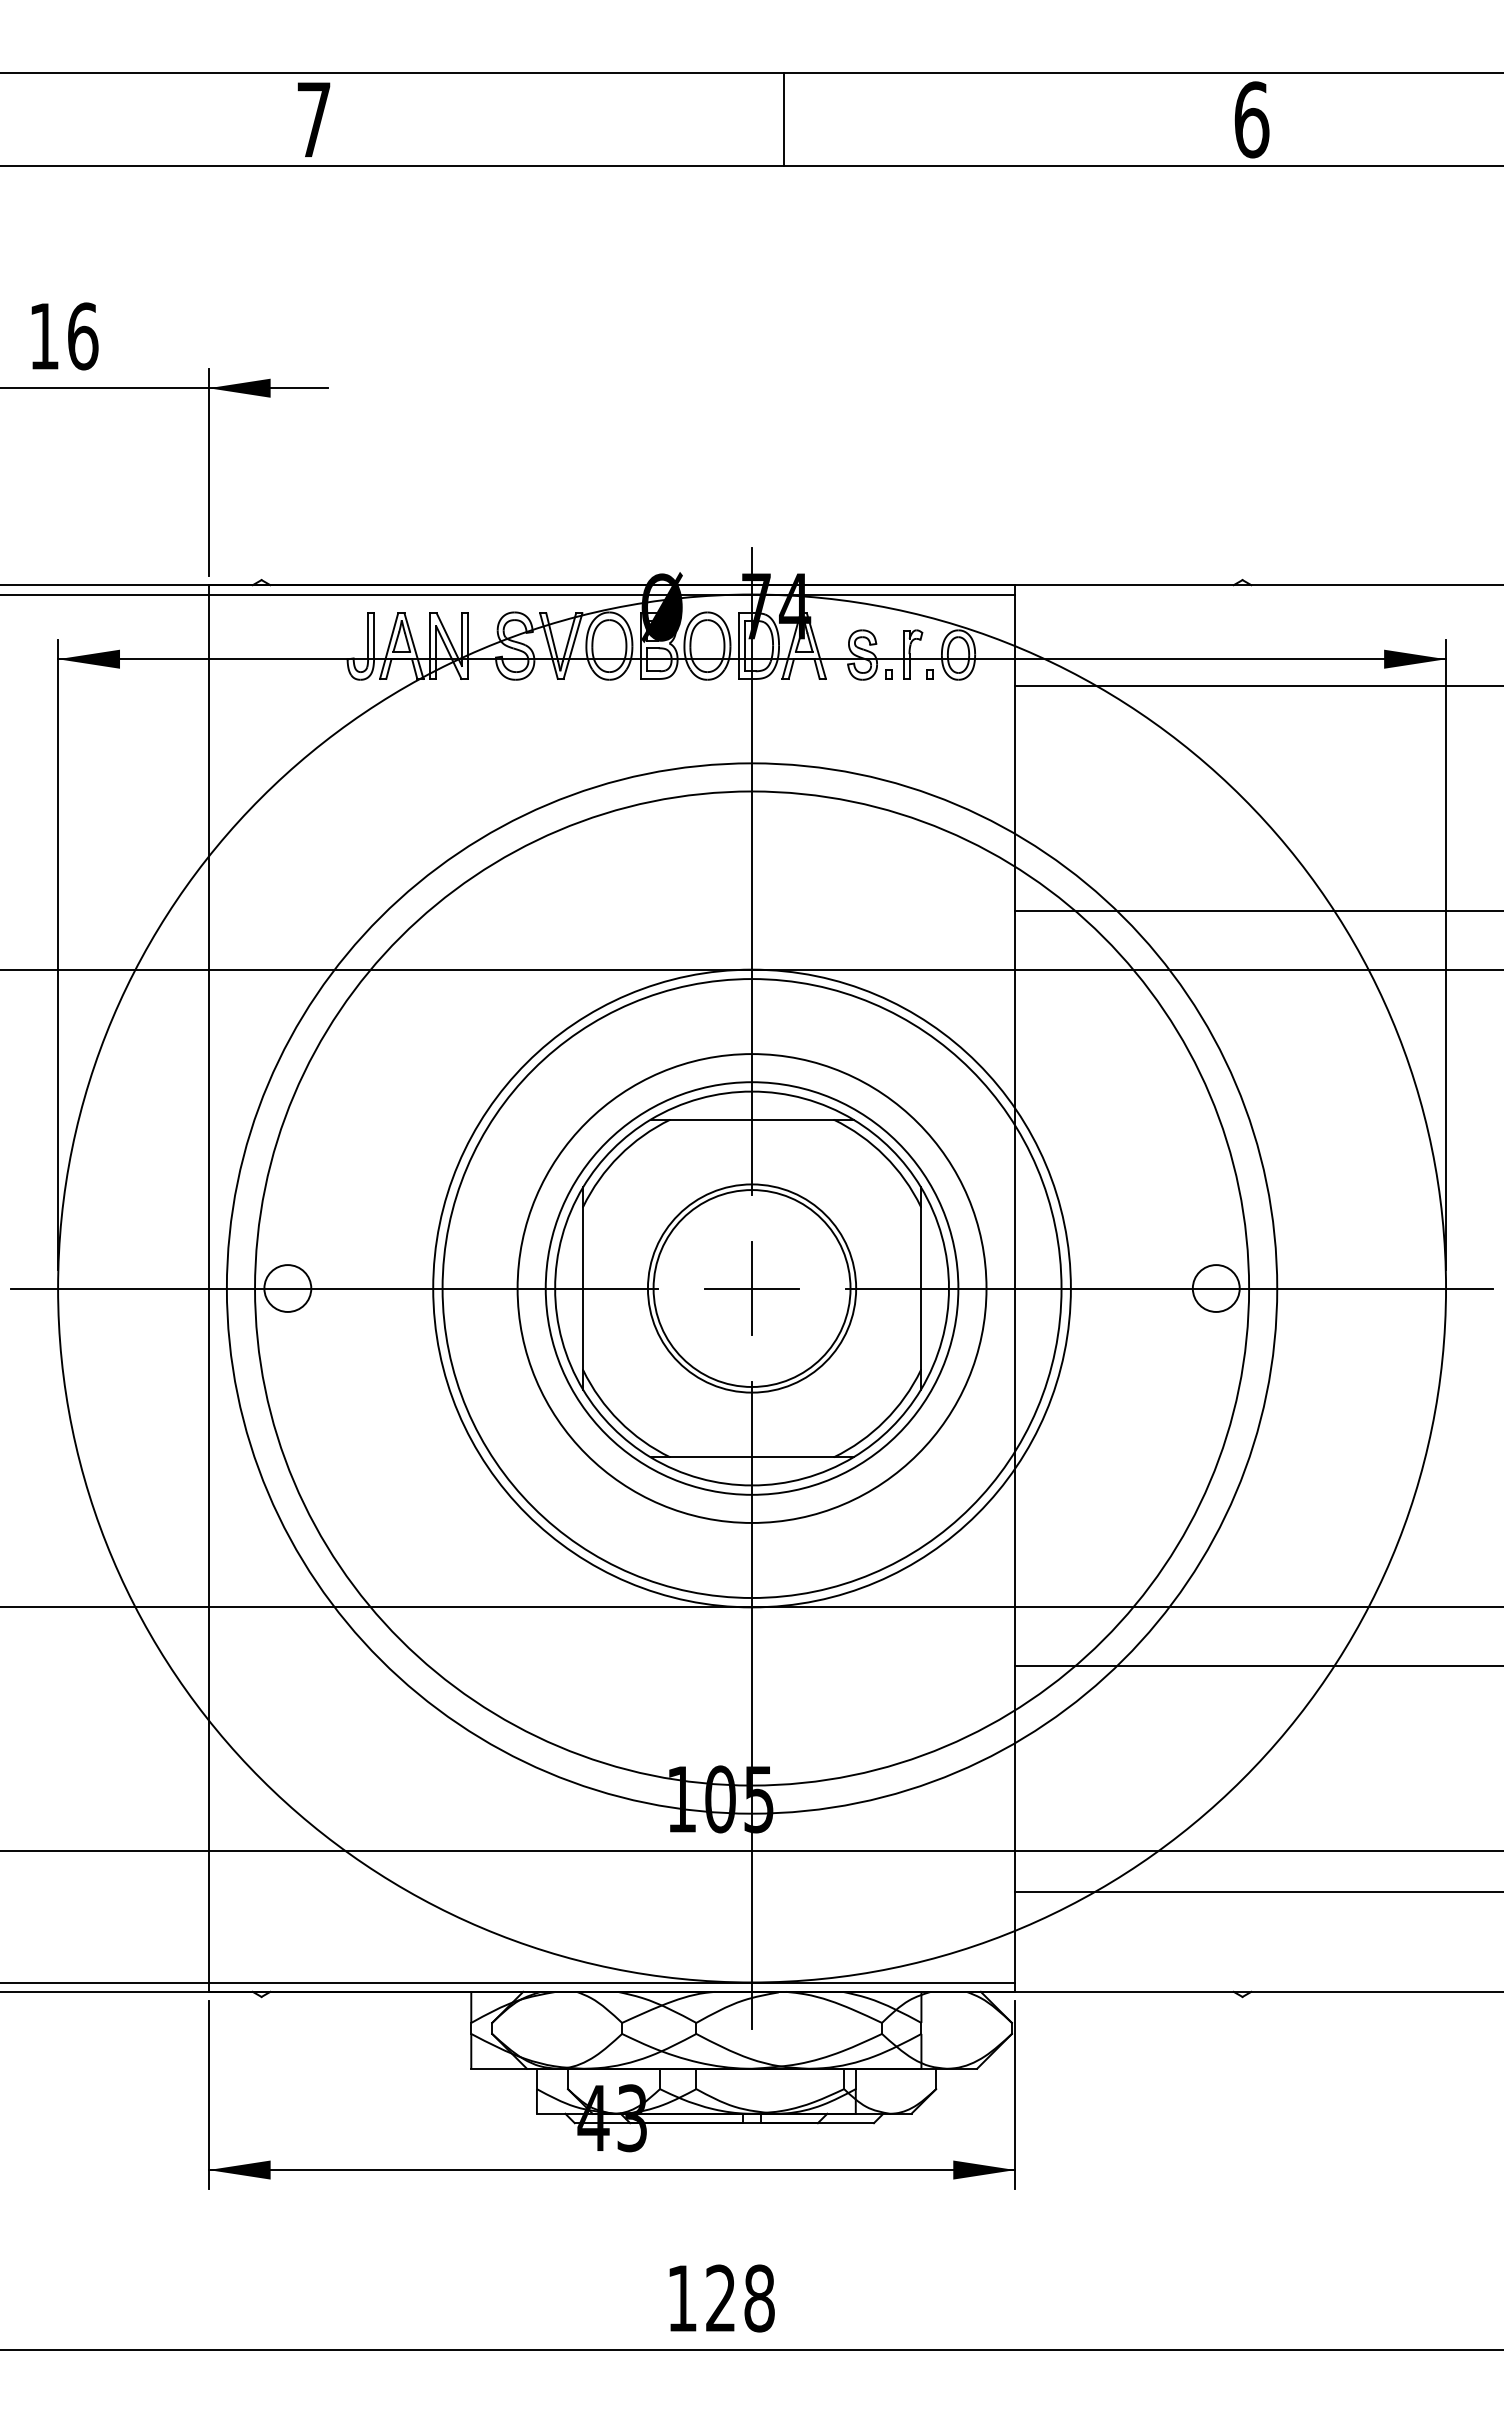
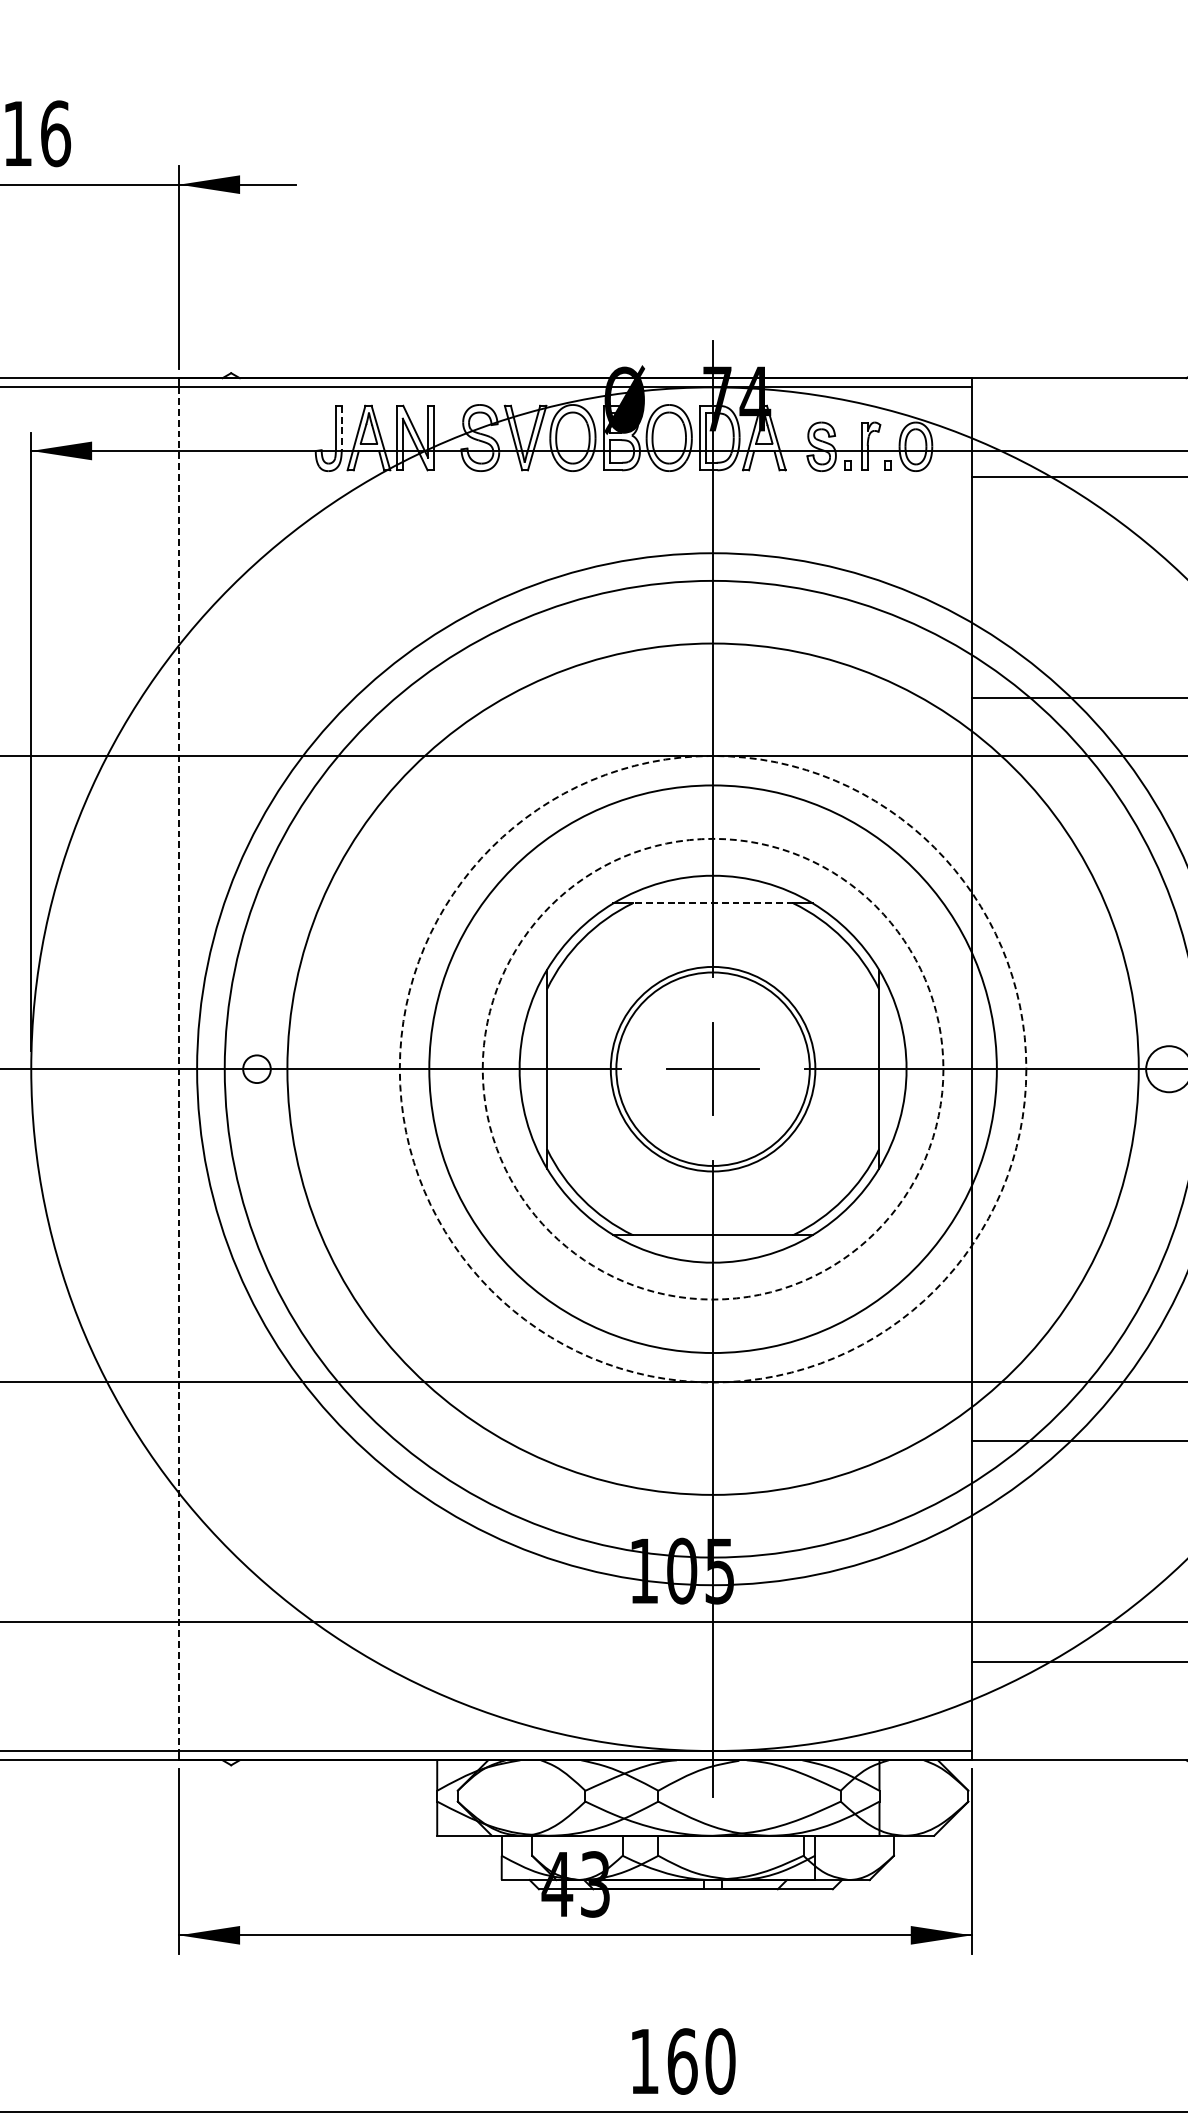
line: (374, 636) -> (342, 428), solid -> dashed
line: (752, 1119) -> (713, 903), solid -> dashed
line: (208, 1288) -> (179, 1069), solid -> dashed
circle: (287, 1288) -> (256, 1069), size x0.6
circle: (751, 1288) -> (712, 1069), size x1.4
circle: (751, 1288) -> (712, 1069), size x1.4
circle: (751, 1288) -> (712, 1069), solid -> dashed
circle: (751, 1288) -> (712, 1069), solid -> dashed
text: (740, 2298) -> (701, 2061), 128 -> 160

